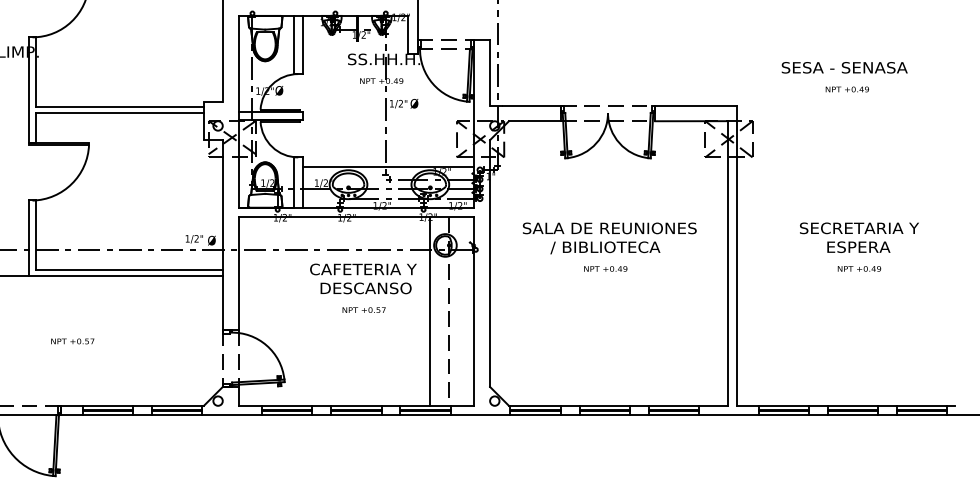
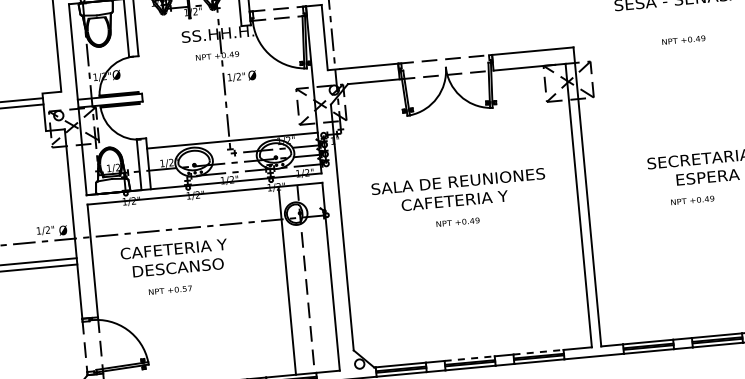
text: (846, 89) -> (682, 40), moved
text: (605, 247) -> (455, 200), / BIBLIOTECA -> CAFETERIA Y
text: (859, 268) -> (692, 200), moved
text: (363, 278) -> (174, 258), moved
text: (363, 309) -> (169, 289), moved
line: (605, 405) -> (470, 358), solid -> dashed
line: (674, 405) -> (539, 351), solid -> dashed

